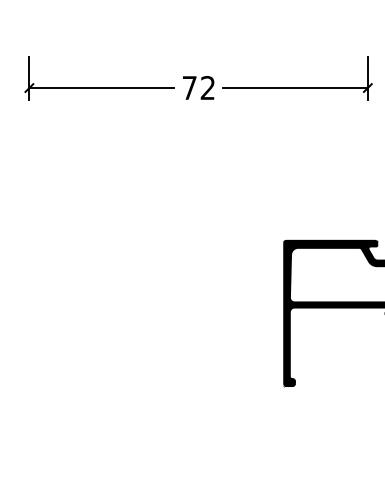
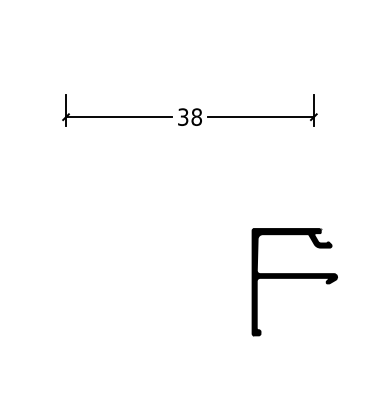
text: (198, 87) -> (189, 116), 72 -> 38

